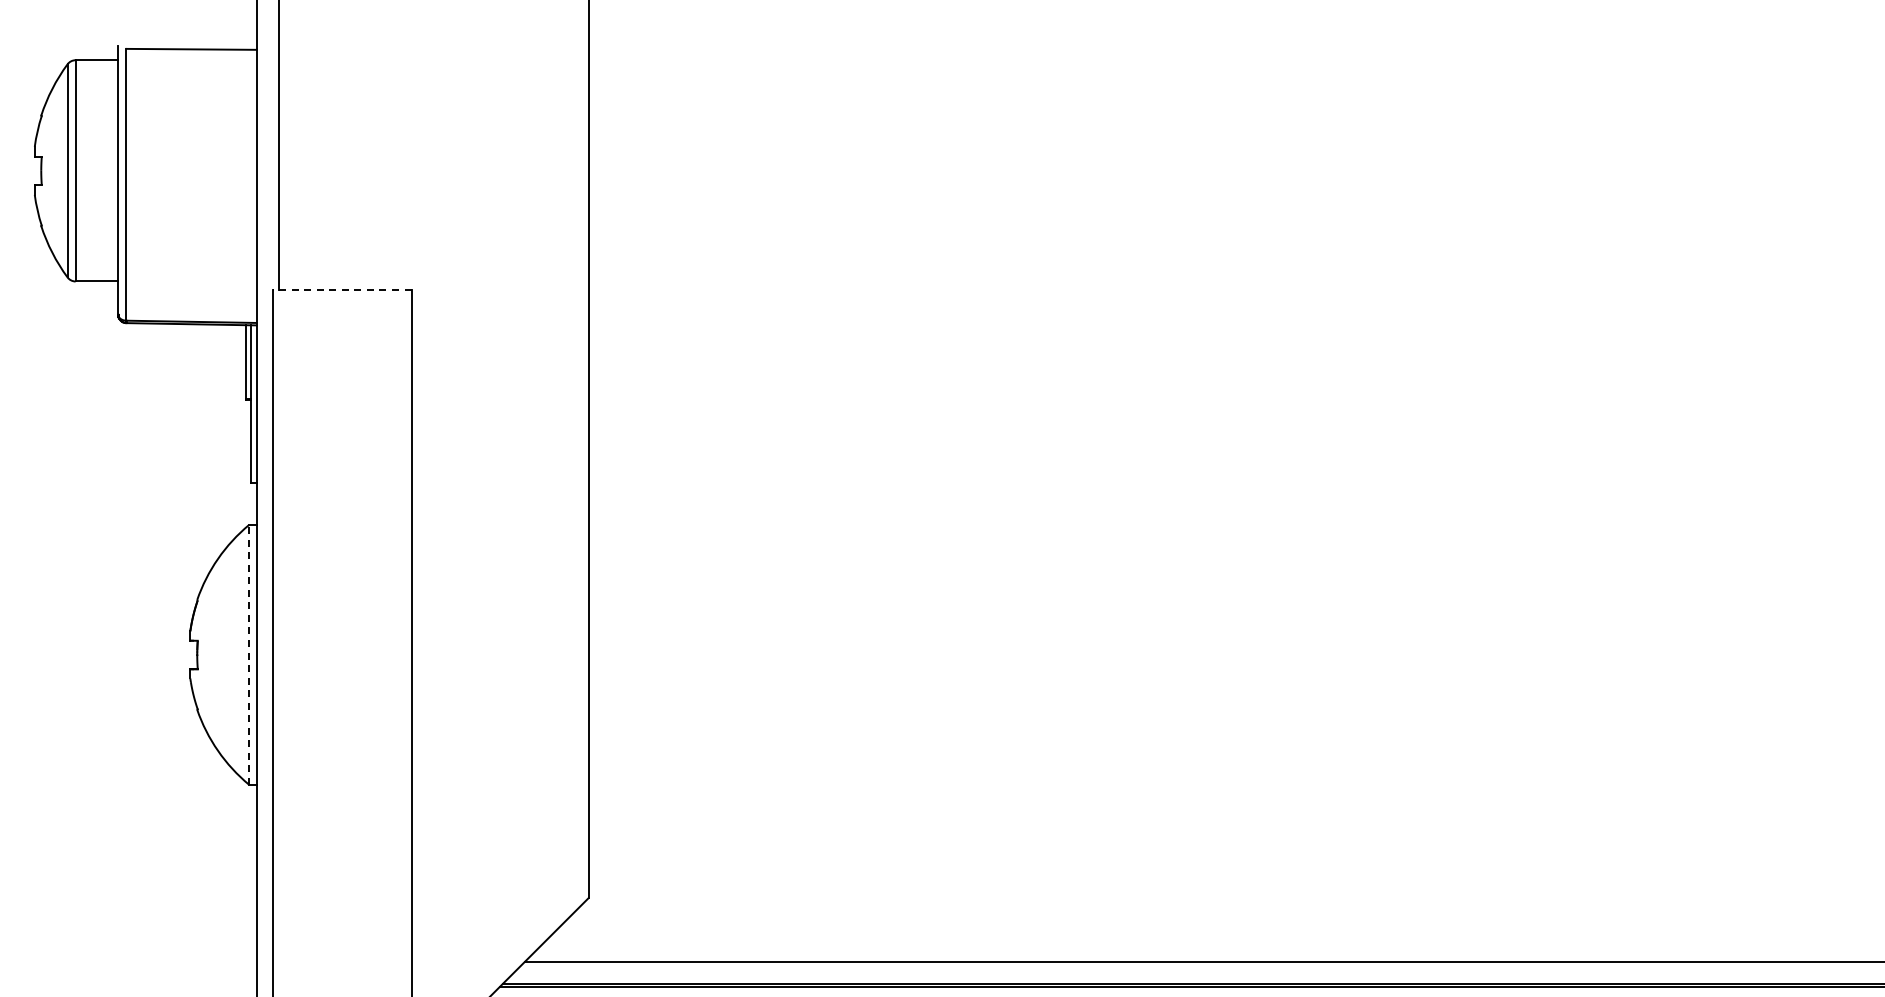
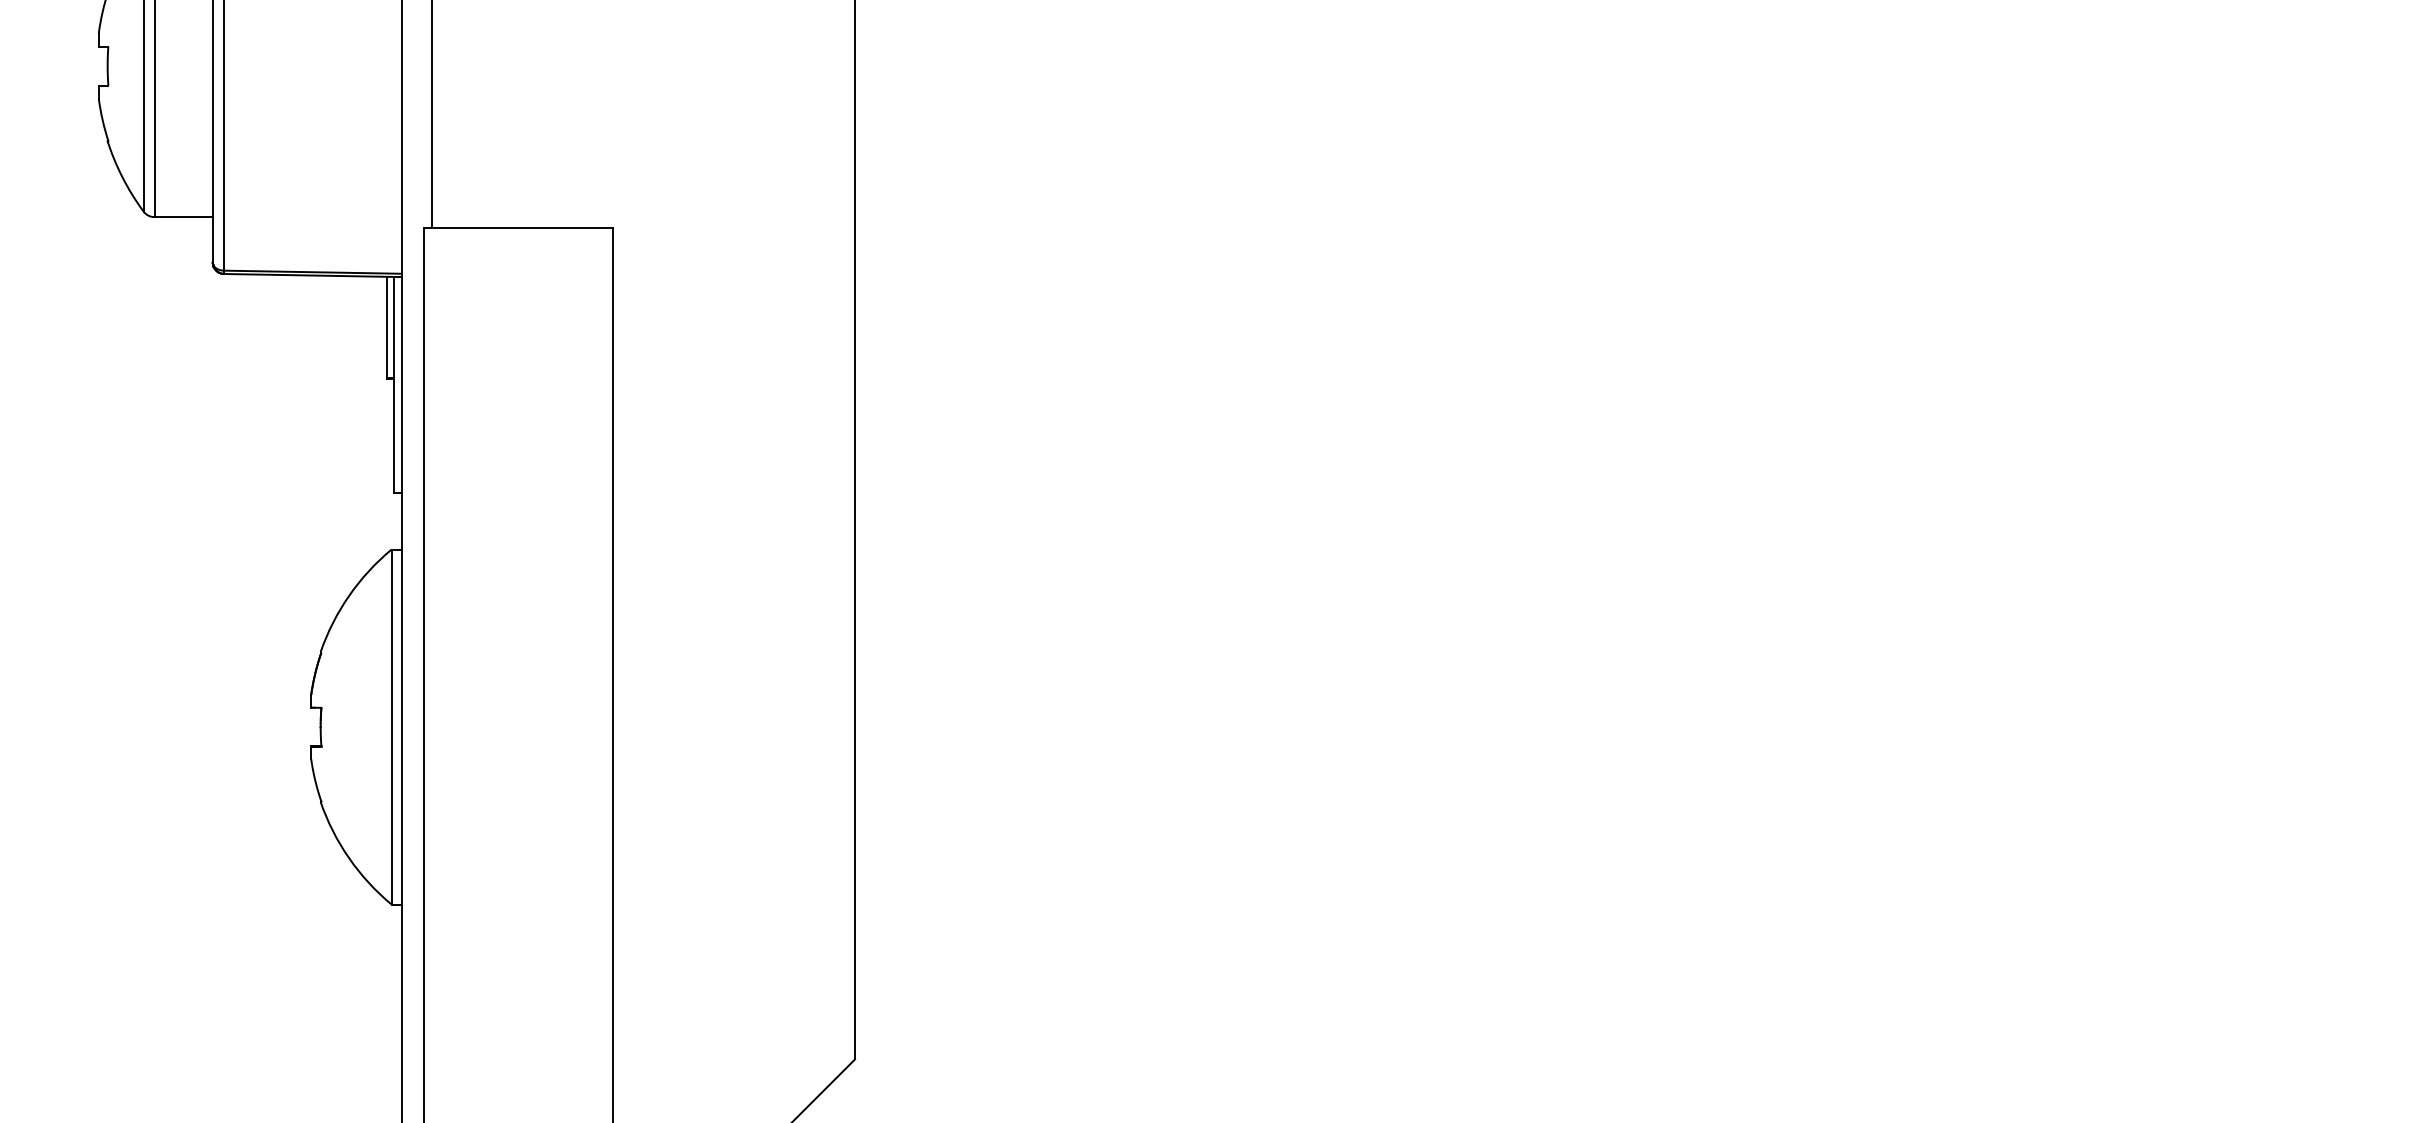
line: (341, 289) -> (517, 228), dashed -> solid
line: (249, 654) -> (392, 726), dashed -> solid

